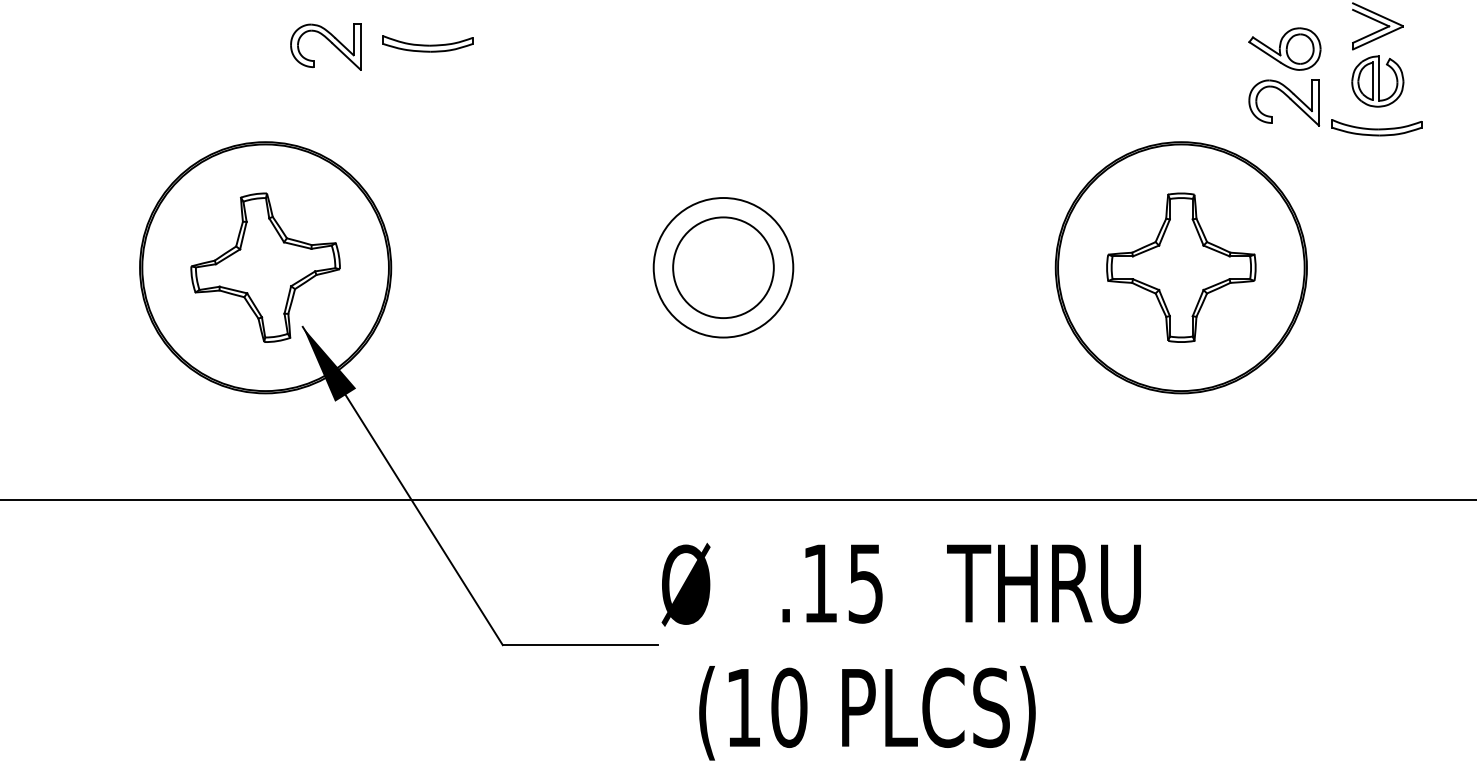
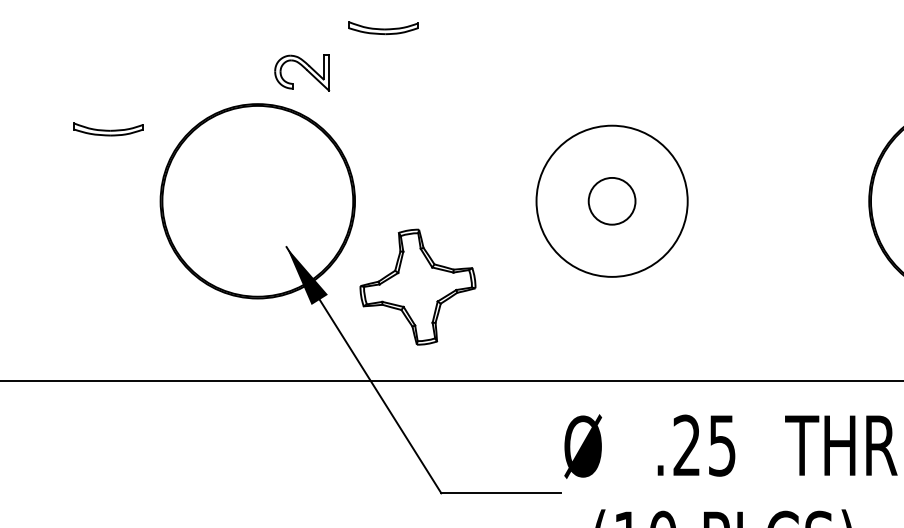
part: (327, 40) -> (303, 68), moved
part: (72, 174) -> (108, 129), added
part: (265, 267) -> (417, 286), moved
circle: (723, 267) -> (612, 201), size x0.6
circle: (723, 267) -> (612, 201), size x1.4
text: (819, 582) -> (686, 444), .15 -> .25

